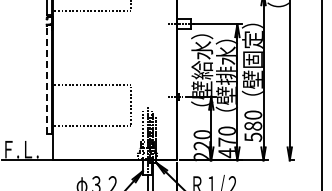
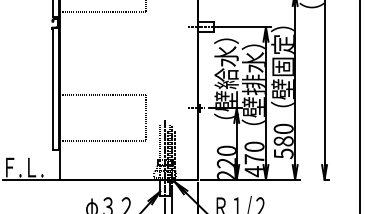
line: (47, 79) -> (53, 89), dashed -> solid

